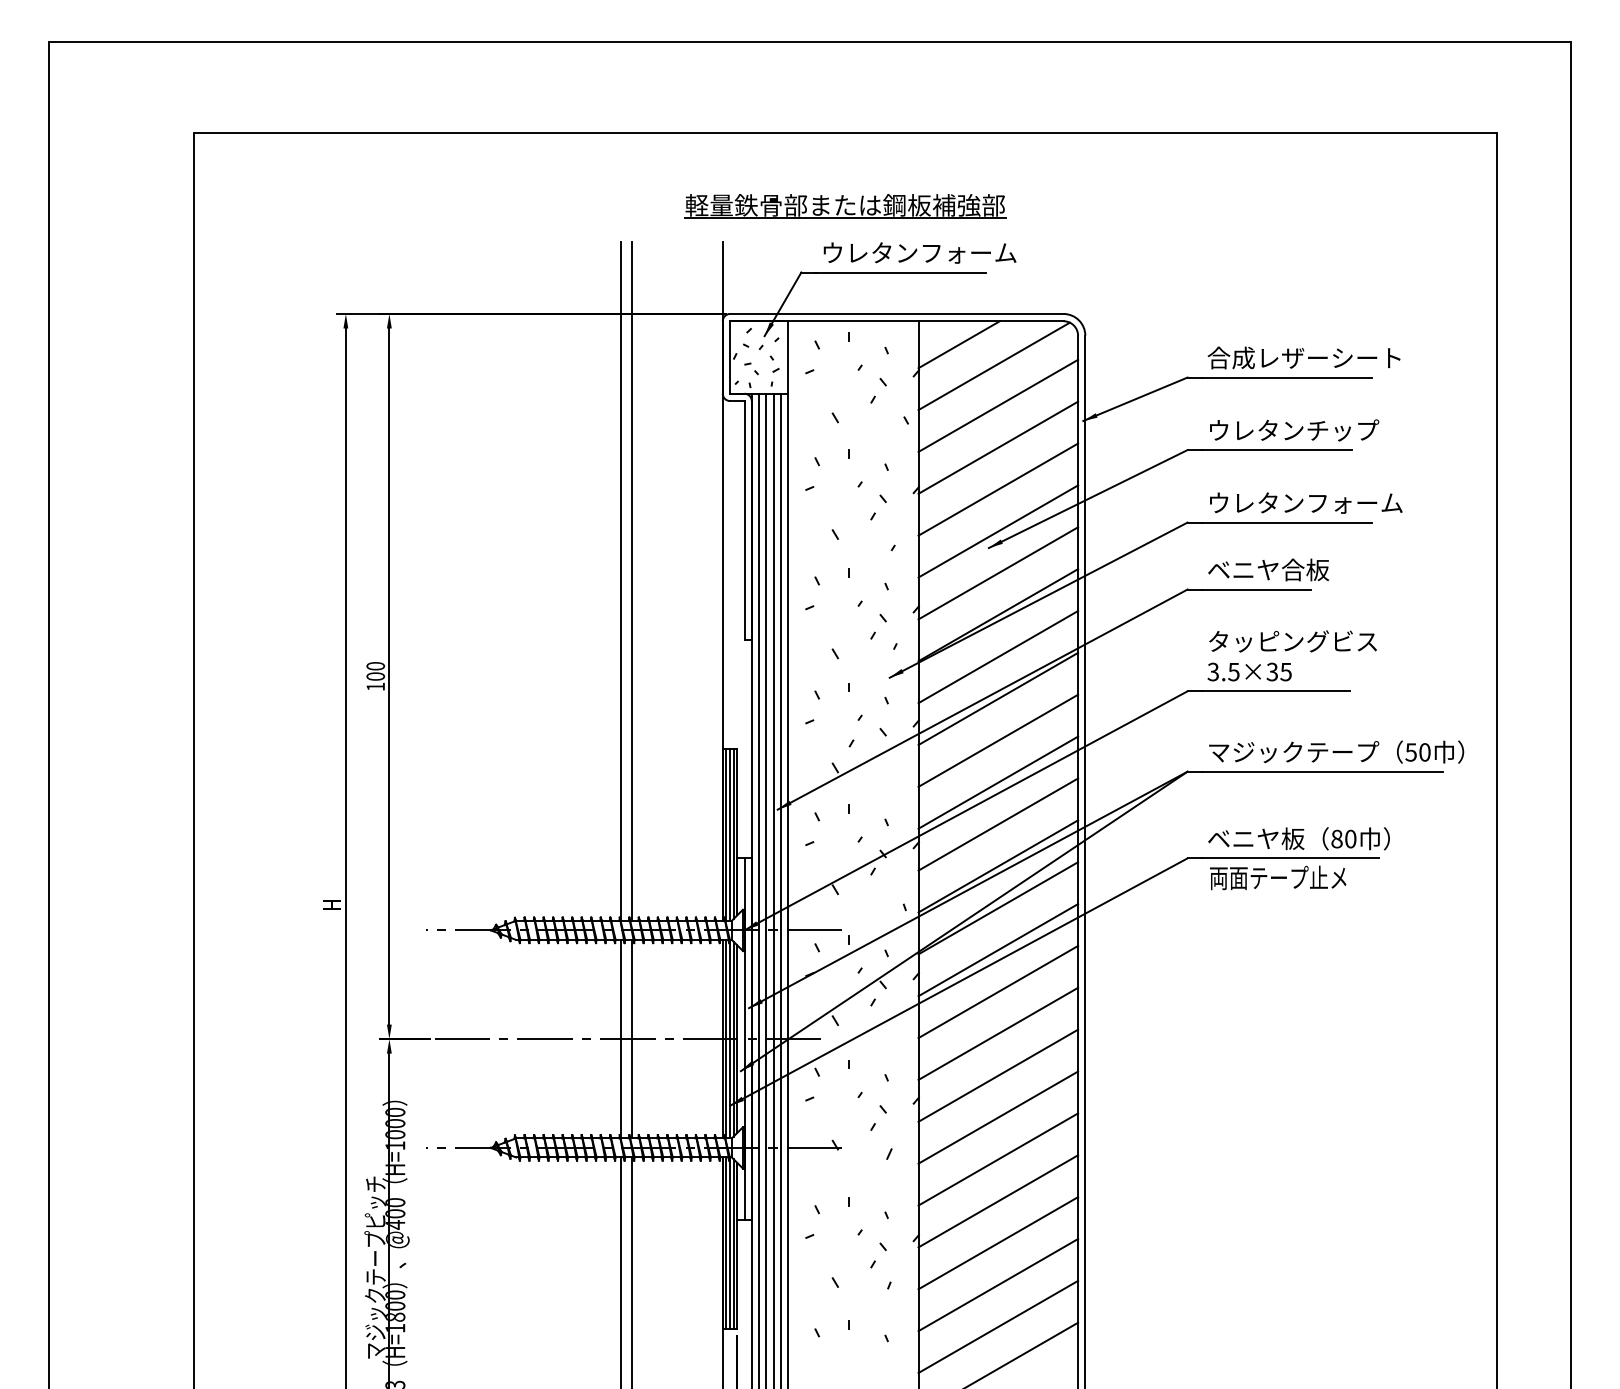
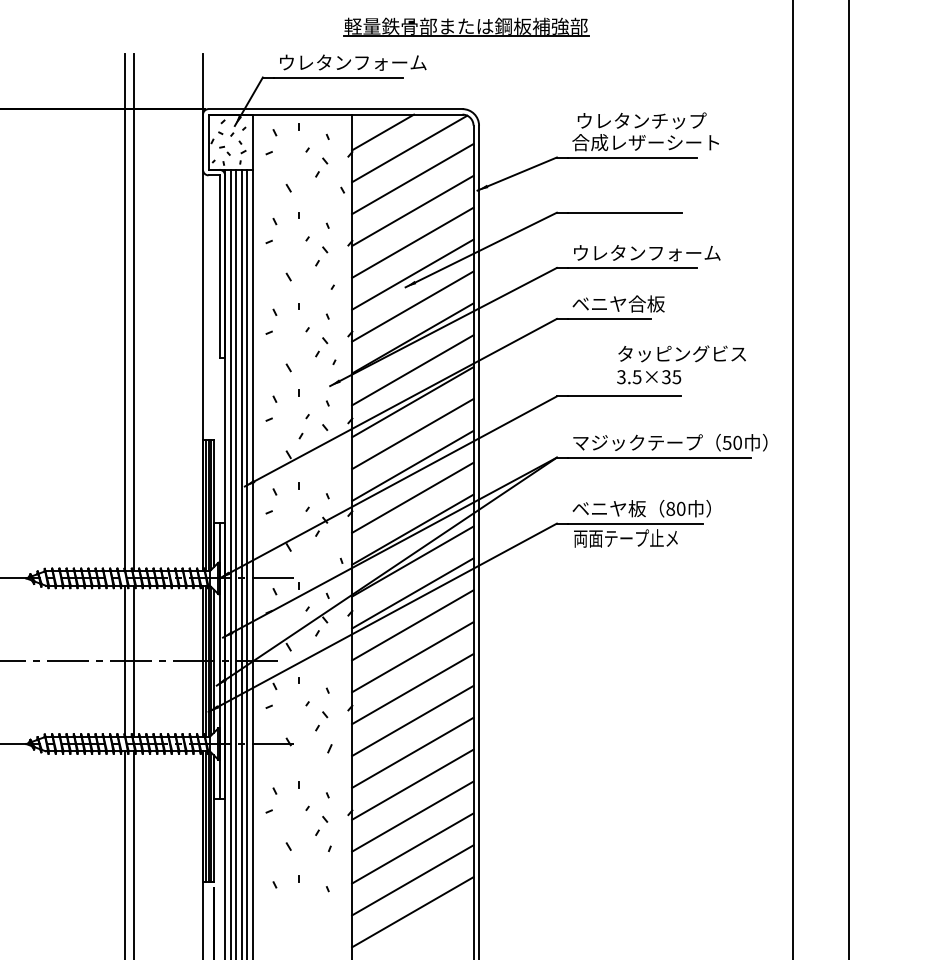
part: (845, 206) -> (466, 27), moved
text: (1294, 430) -> (642, 120), moved
text: (1291, 655) -> (680, 364), moved

